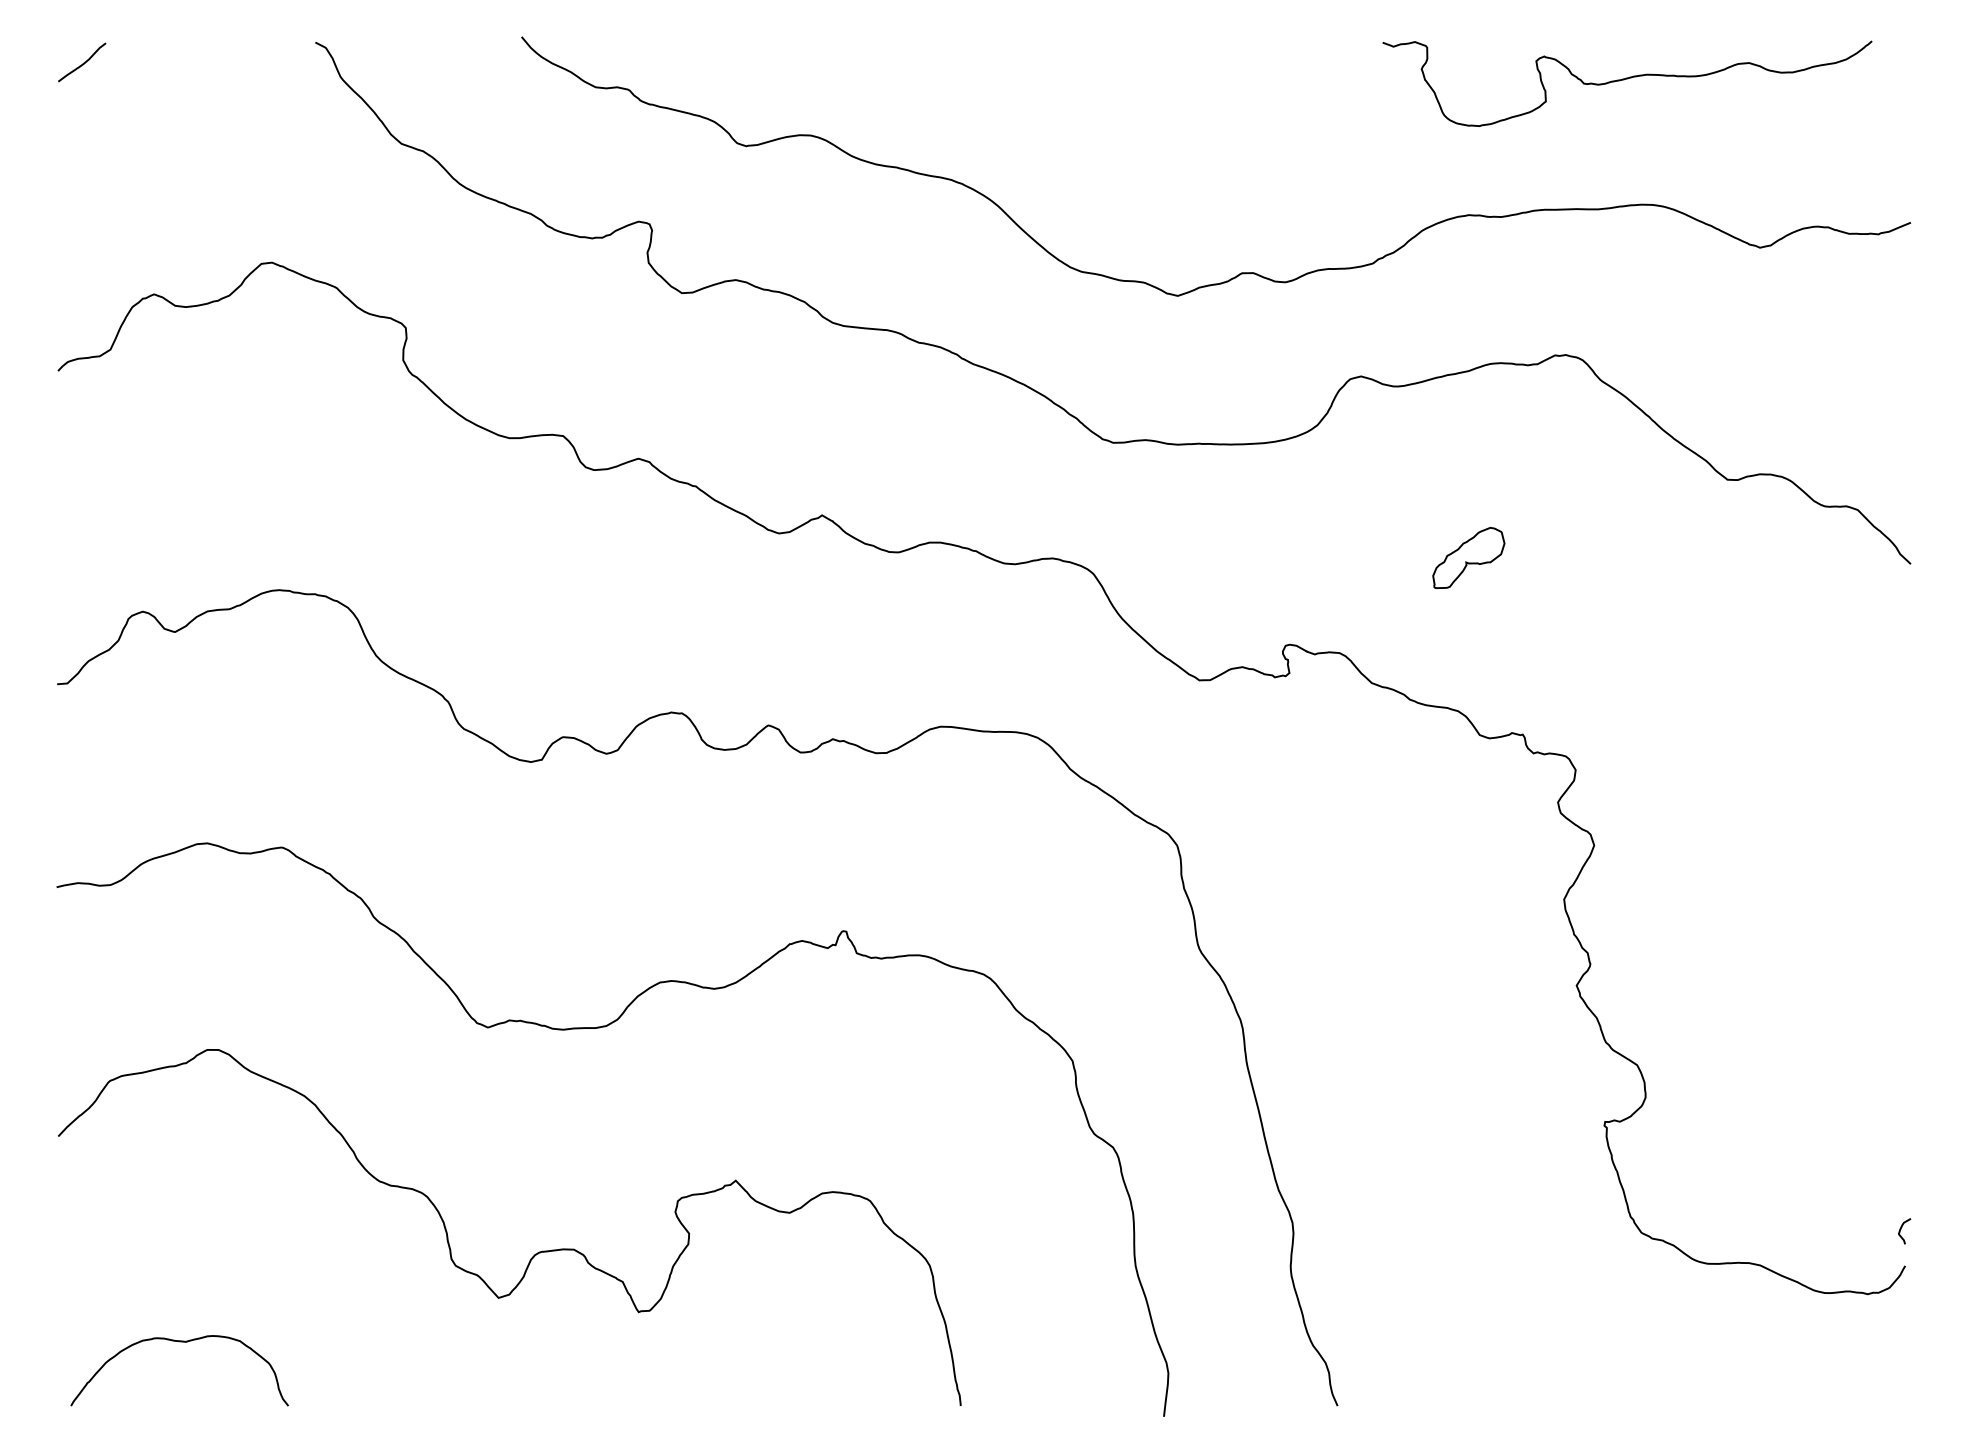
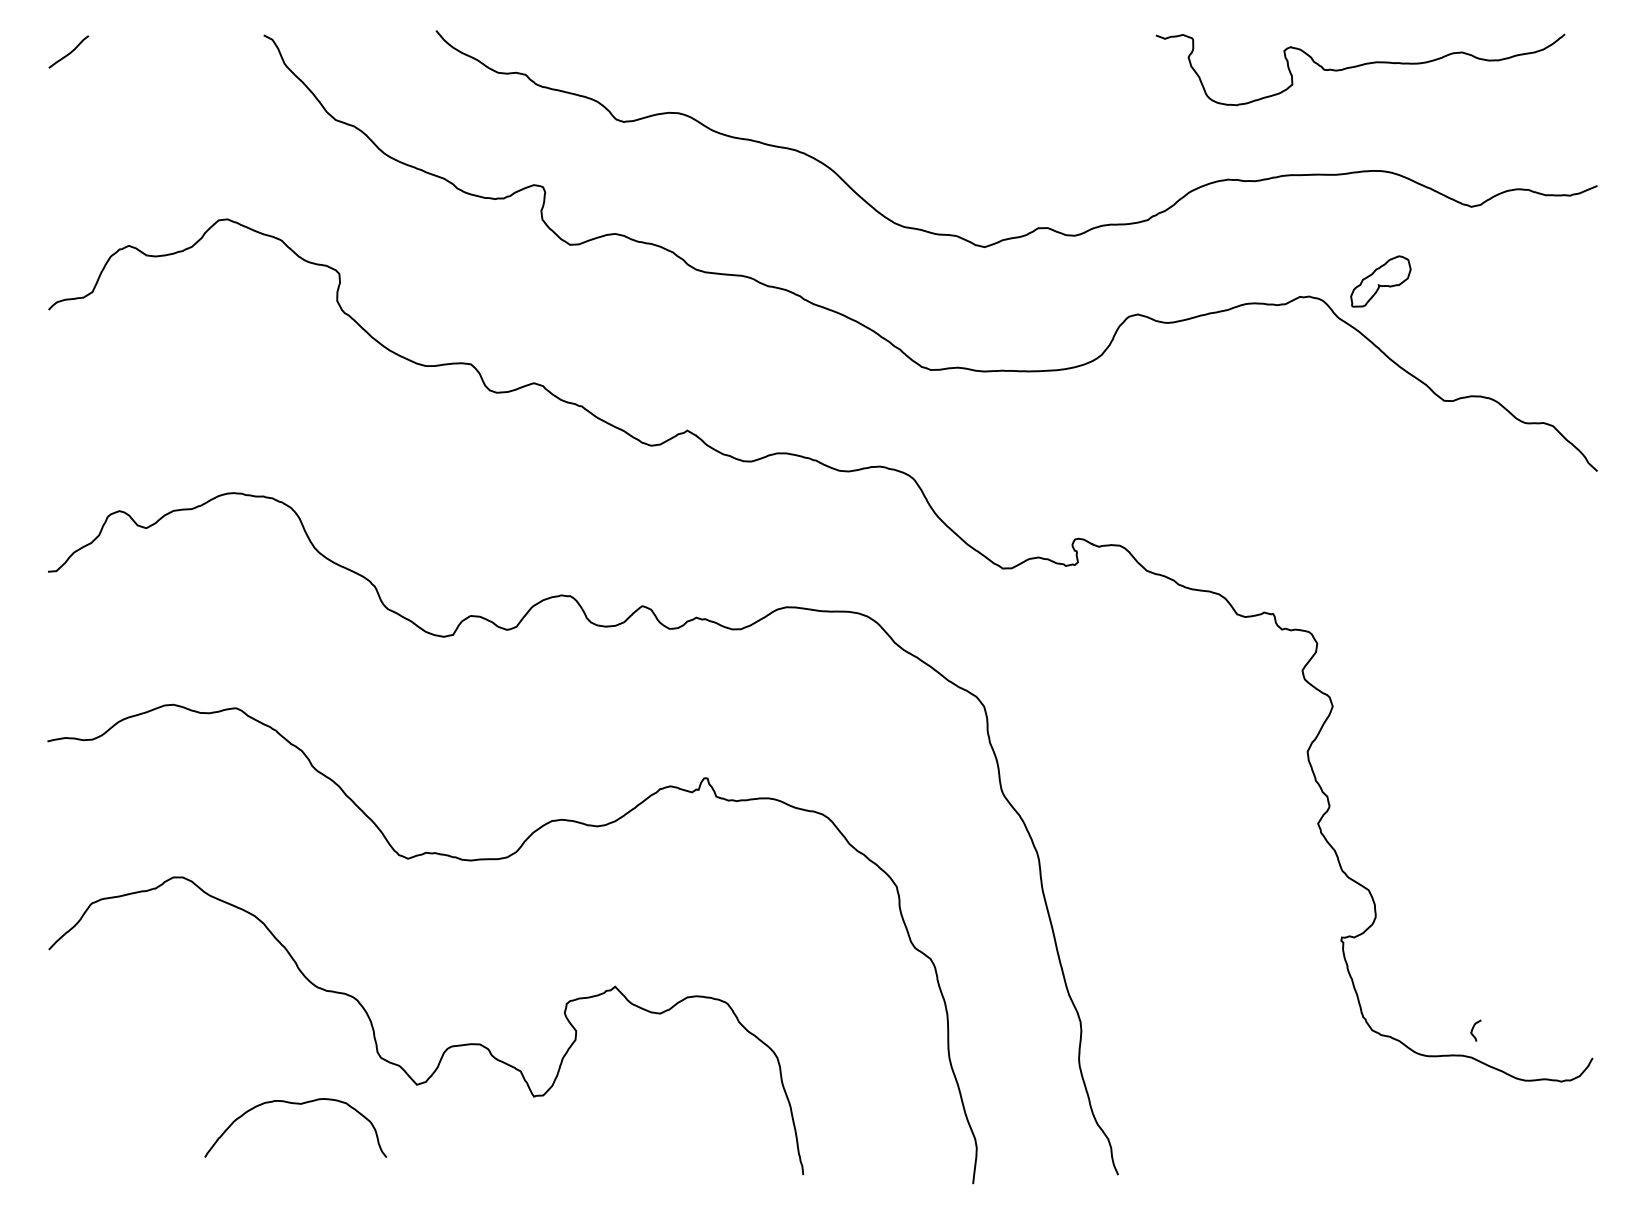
part: (1468, 557) -> (1380, 281), moved
curve: (1901, 1229) -> (1473, 1029), moved
curve: (179, 1342) -> (295, 1104), moved

